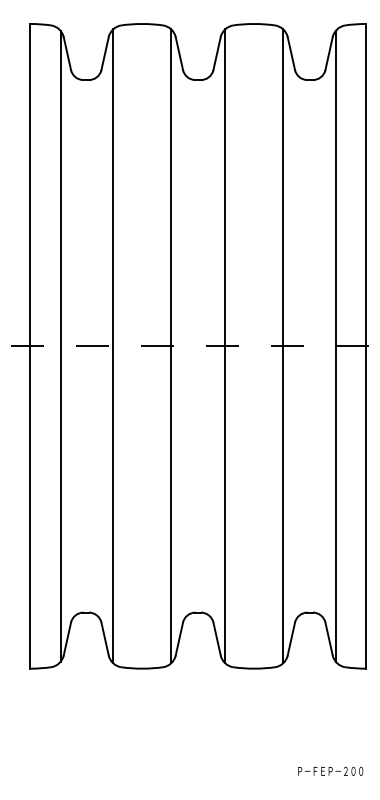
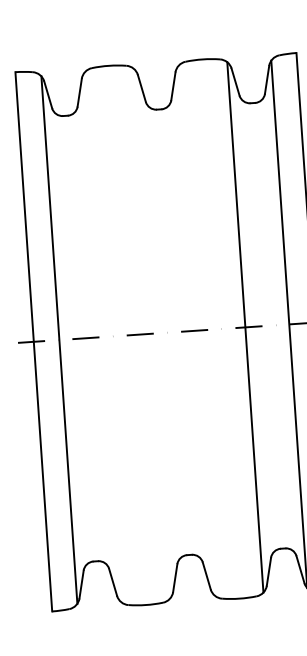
line: (113, 346) -> (103, 337), removed
line: (171, 346) -> (151, 333), removed
line: (225, 346) -> (197, 330), removed

